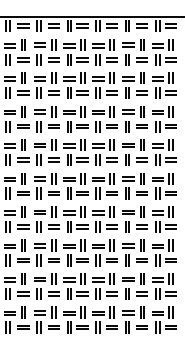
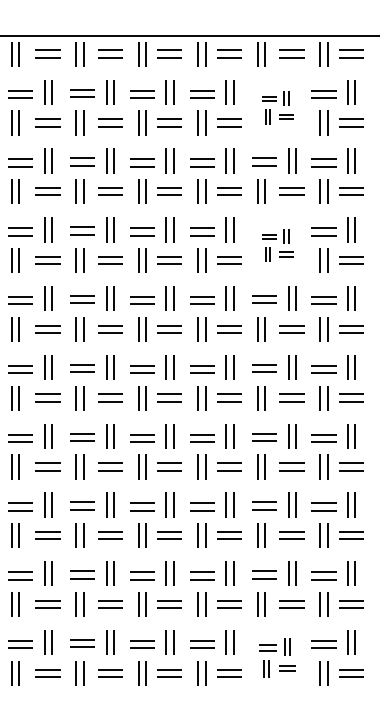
part: (134, 52) -> (276, 108), size x0.6
part: (134, 119) -> (276, 245), size x0.6
part: (134, 319) -> (276, 657), size x0.7

